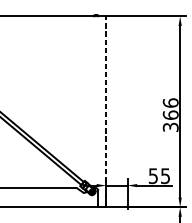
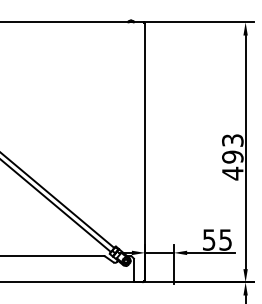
line: (106, 111) -> (145, 151), dashed -> solid
text: (170, 115) -> (232, 157), 366 -> 493

